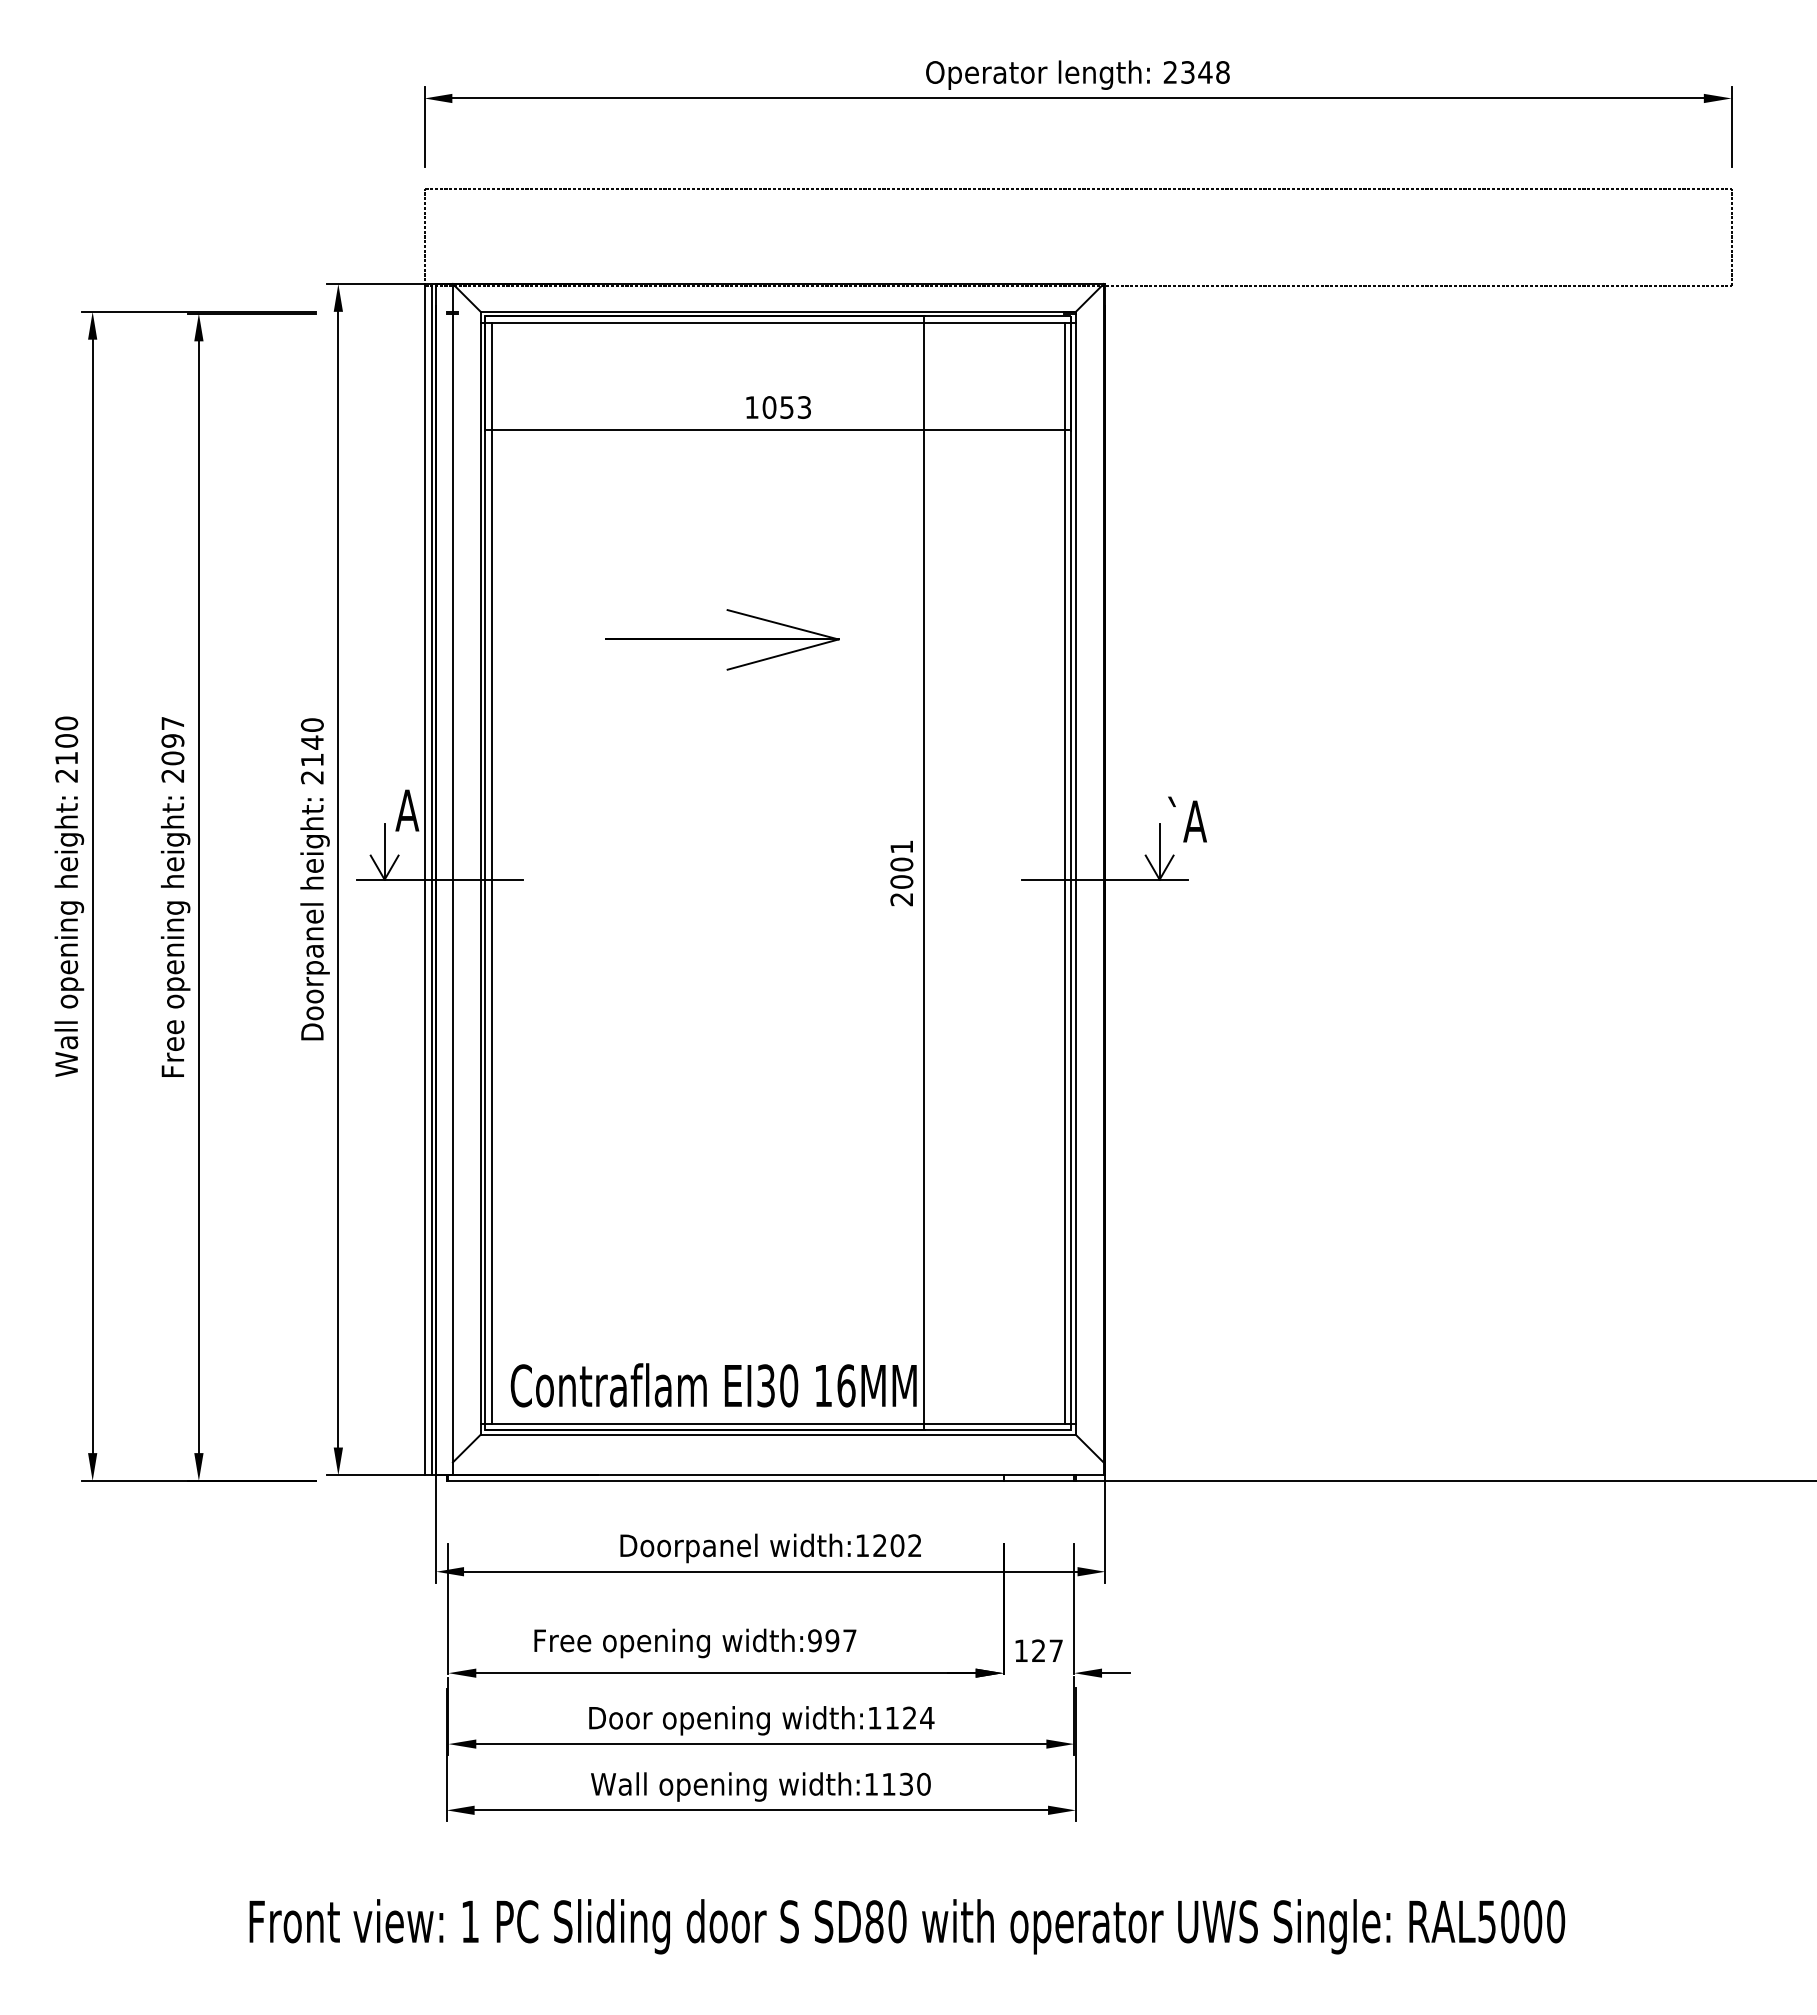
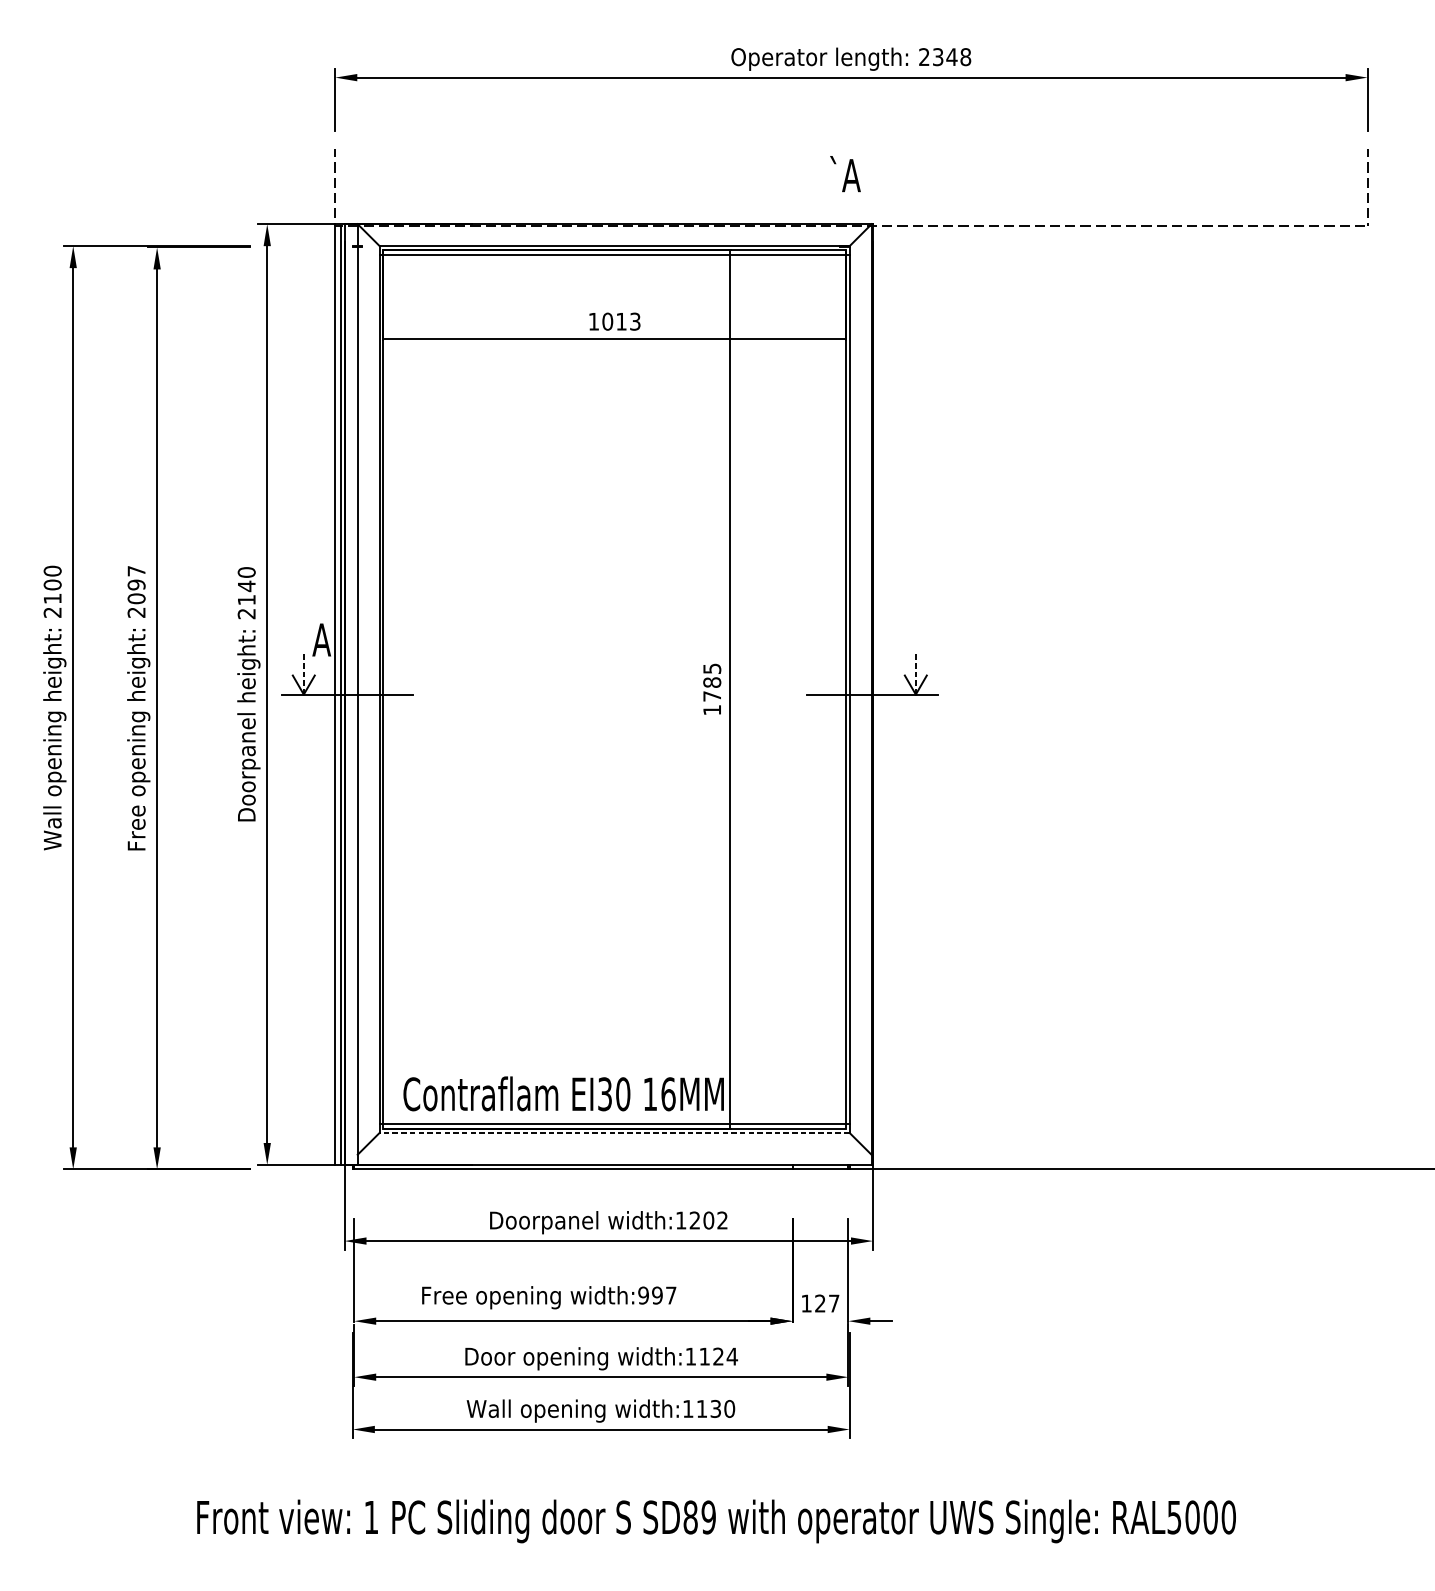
line: (1077, 188) -> (850, 148), removed
text: (786, 407) -> (621, 321), 1053 -> 1013
part: (722, 639) -> (570, 504), removed
text: (1187, 819) -> (845, 174), moved
line: (384, 851) -> (303, 672), solid -> dashed
line: (1159, 851) -> (915, 672), solid -> dashed
line: (491, 872) -> (388, 688), removed
line: (1064, 872) -> (840, 688), removed
text: (901, 873) -> (711, 689), 2001 -> 1785
line: (778, 1434) -> (614, 1132), solid -> dashed
text: (897, 1921) -> (708, 1517), SD80 -> SD89

